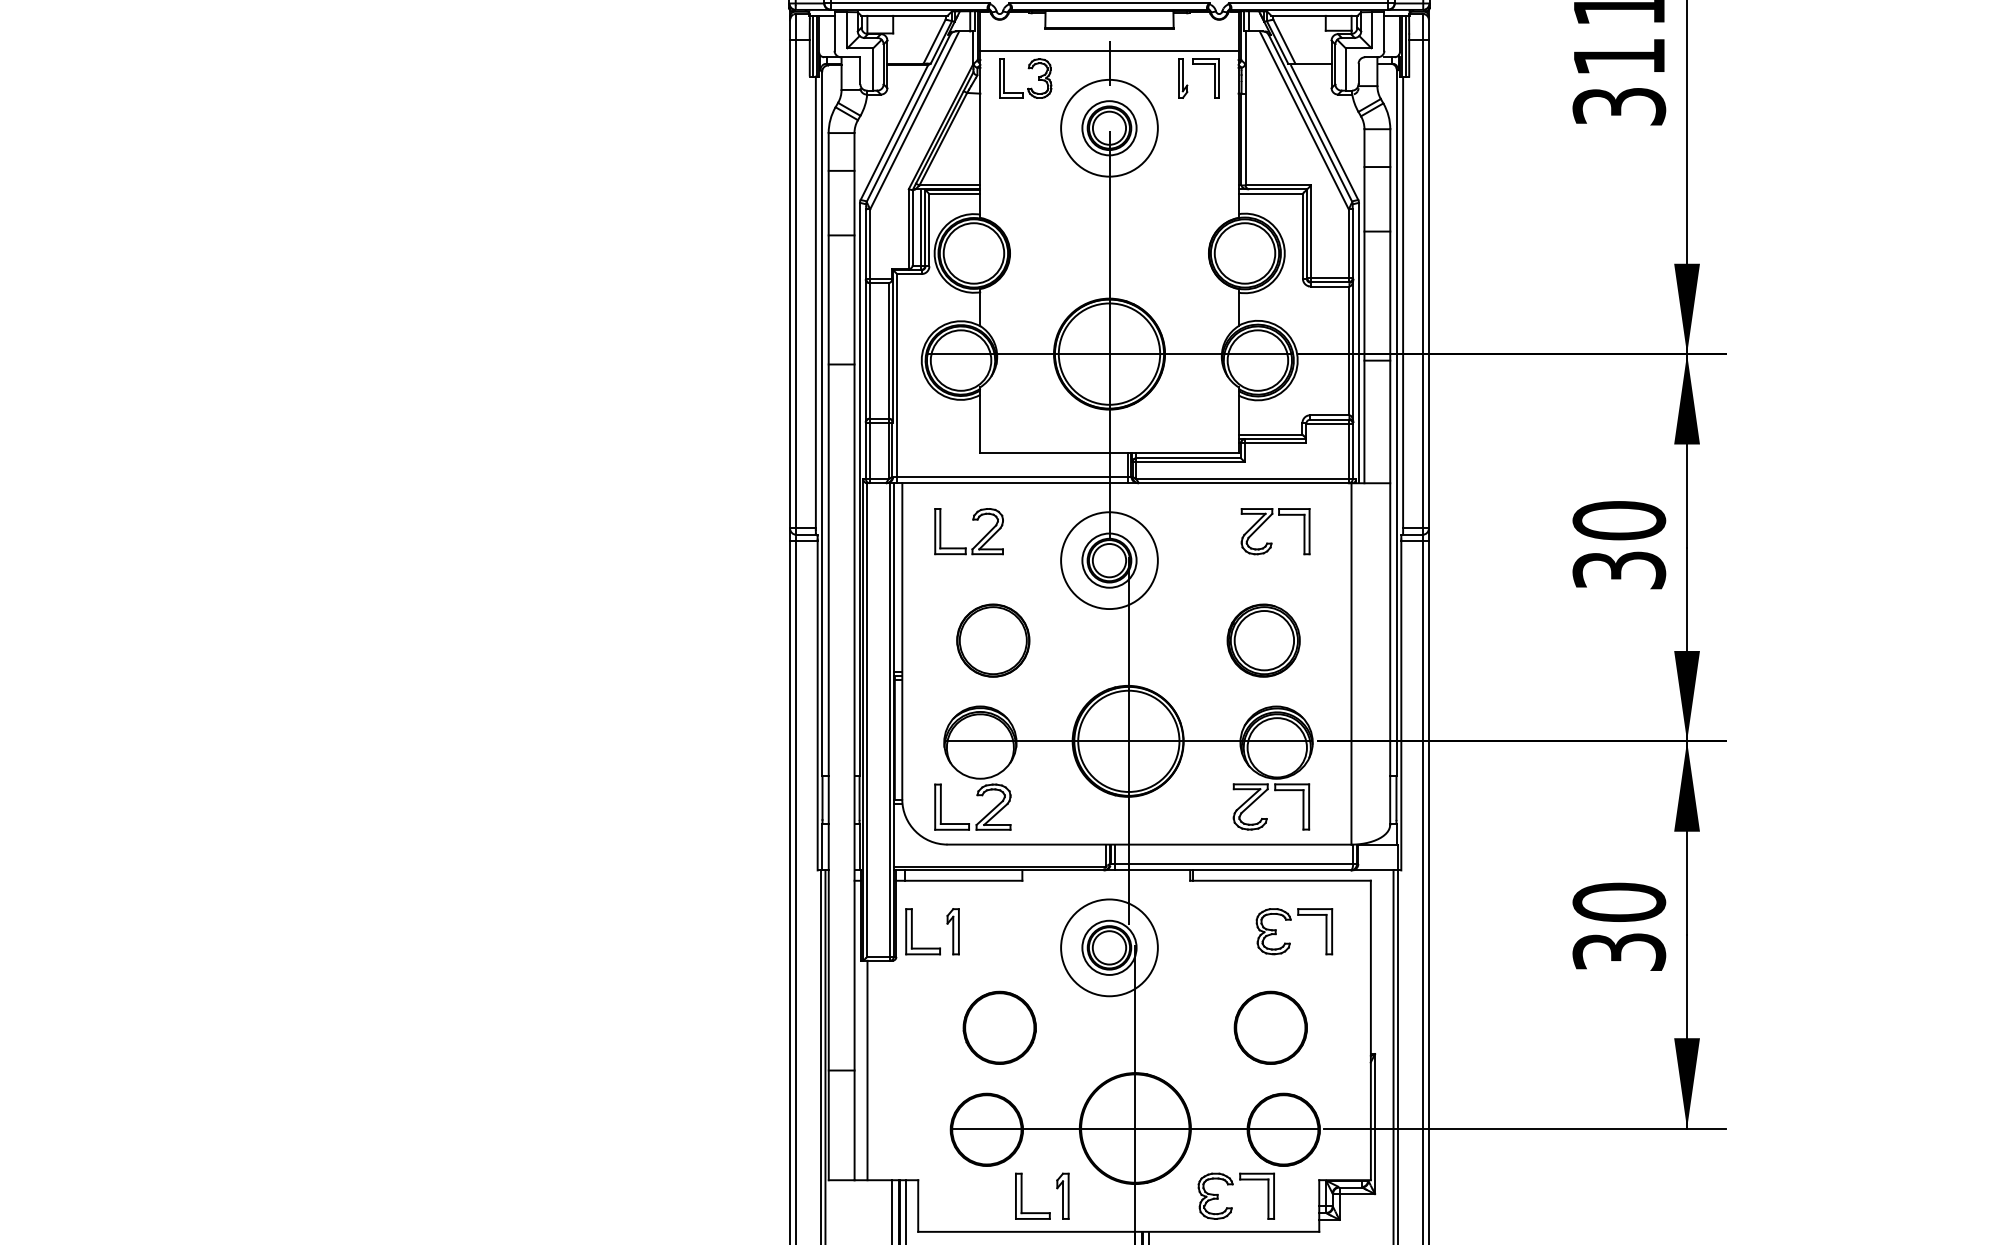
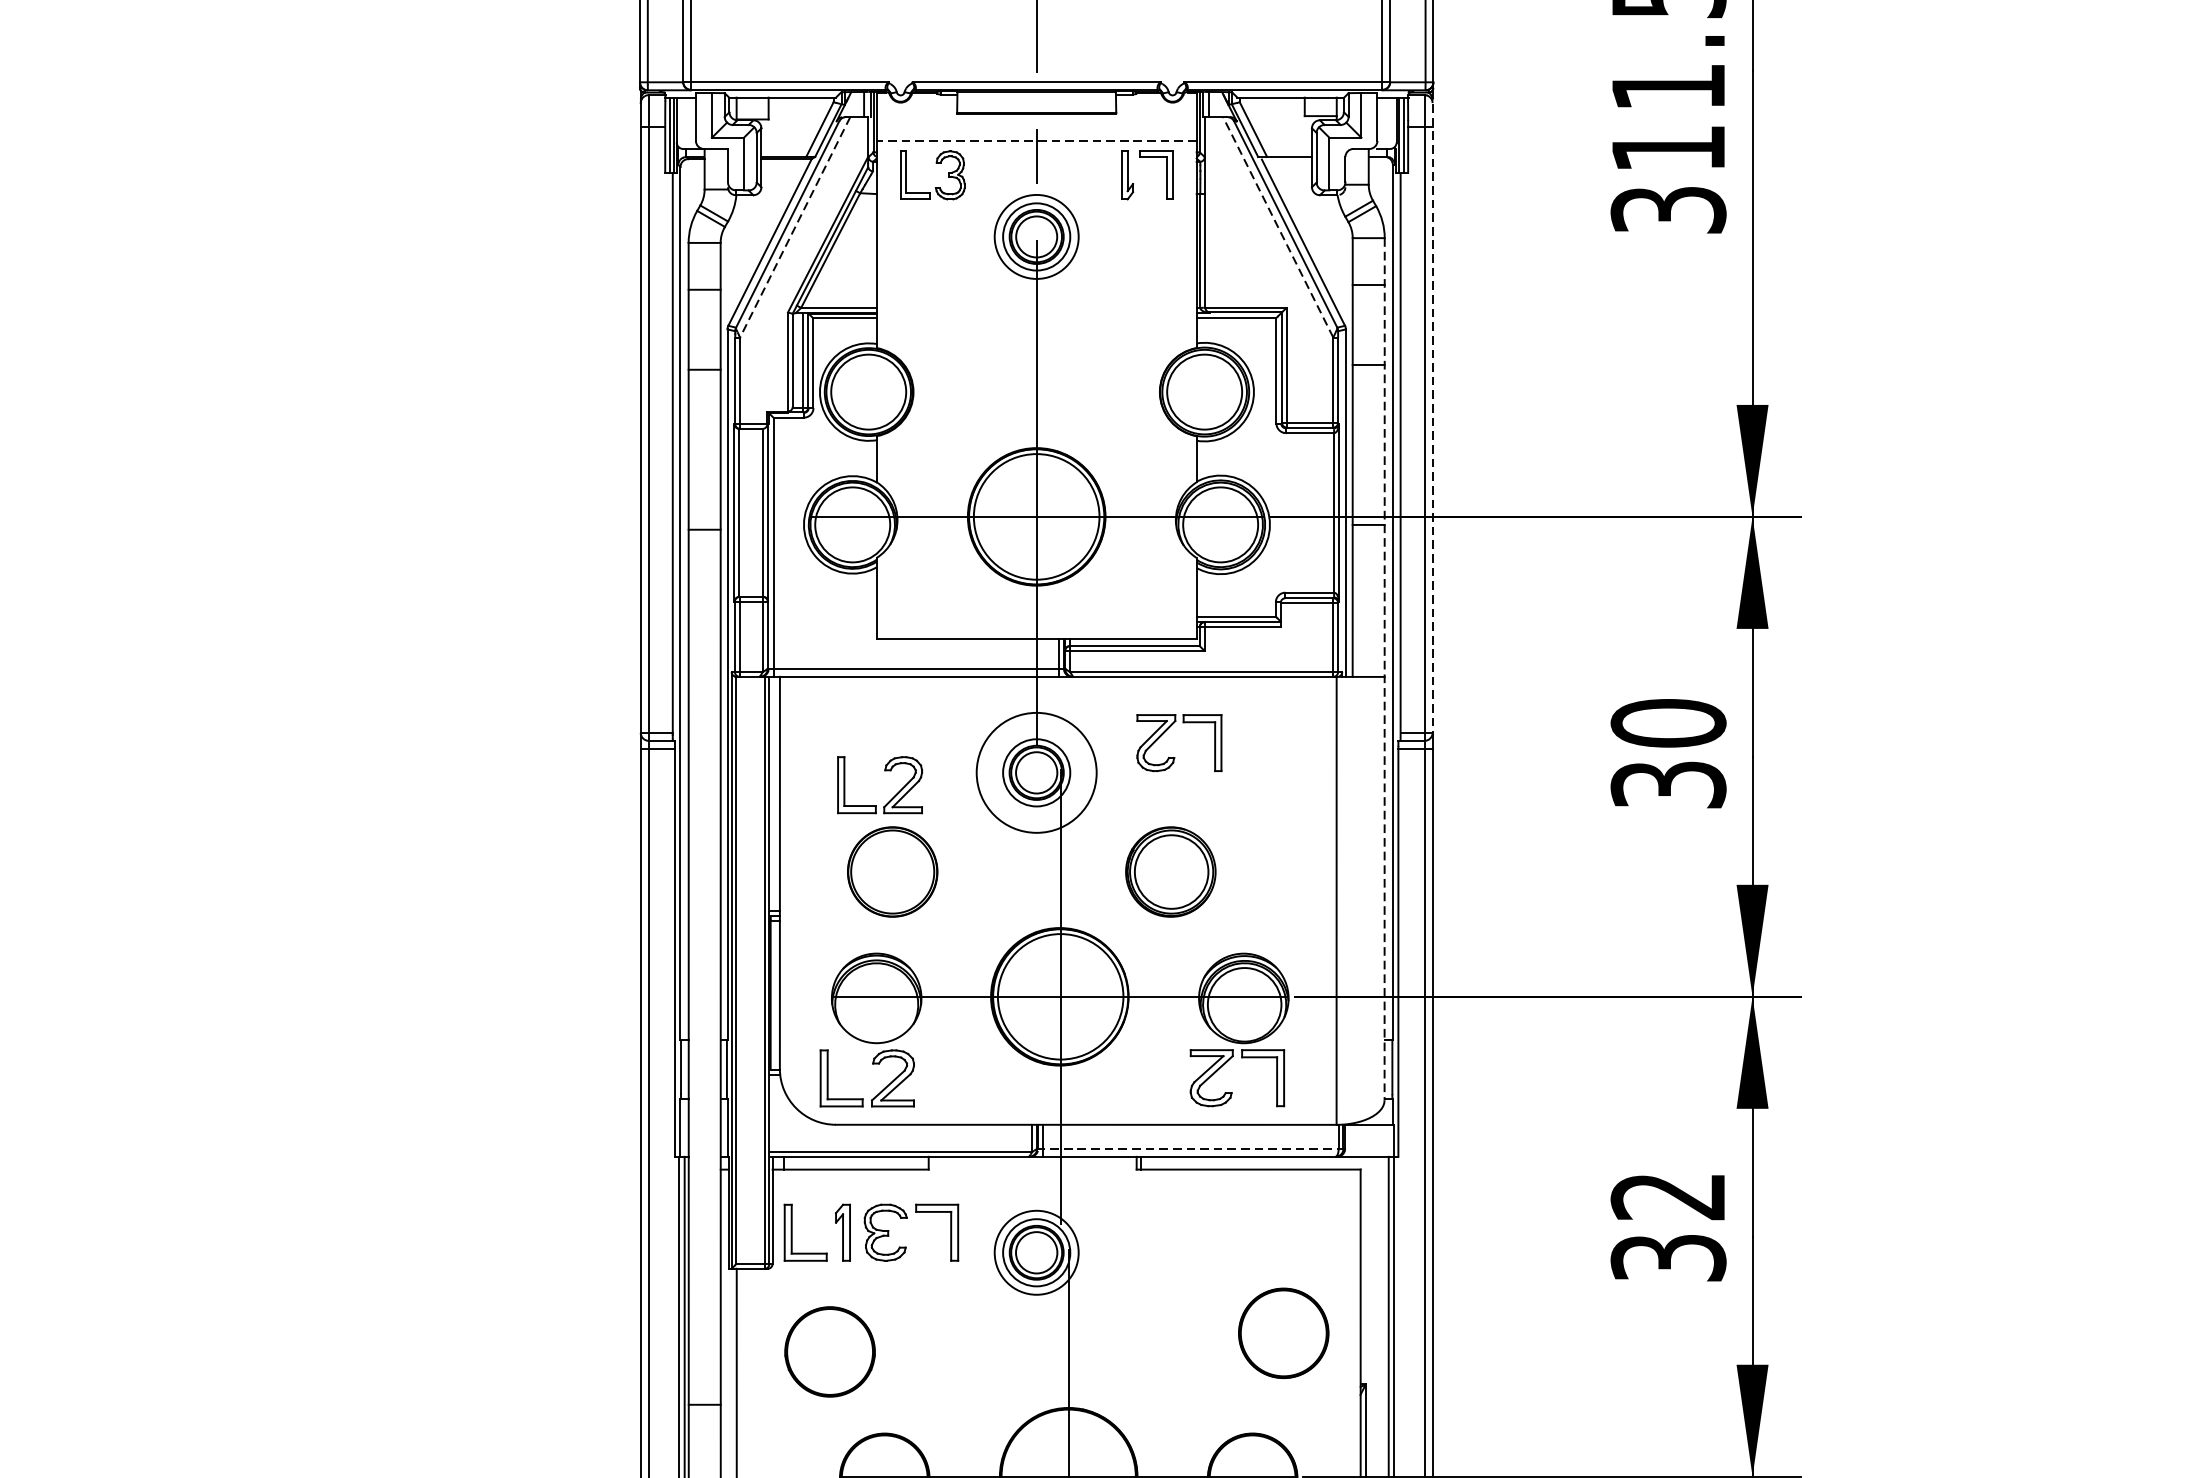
line: (1108, 50) -> (1035, 140), solid -> dashed
line: (914, 120) -> (795, 227), solid -> dashed
line: (1304, 120) -> (1278, 227), solid -> dashed
circle: (1109, 127) -> (1036, 236), size x0.7
line: (1428, 269) -> (1432, 412), solid -> dashed
line: (1390, 477) -> (1384, 669), solid -> dashed
part: (972, 520) -> (884, 771), moved
part: (1272, 542) -> (1175, 756), moved
part: (1263, 640) -> (1170, 871), moved
line: (1234, 863) -> (1191, 1148), solid -> dashed
text: (1619, 901) -> (1668, 1195), 30 -> 32
part: (1291, 920) -> (907, 1218), moved
circle: (1109, 947) -> (1036, 1252), size x0.7
part: (999, 1027) -> (829, 1351), moved
part: (1270, 1027) -> (1283, 1332), moved

